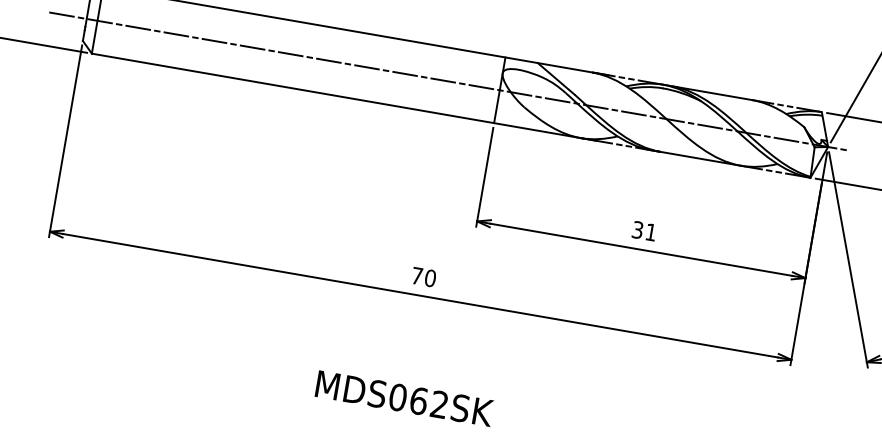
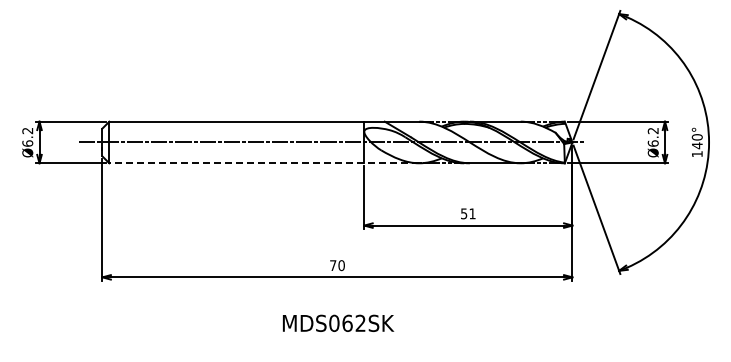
line: (344, 97) -> (269, 163), solid -> dashed
text: (638, 229) -> (464, 213), 31 -> 51
text: (404, 397) -> (338, 322), moved

